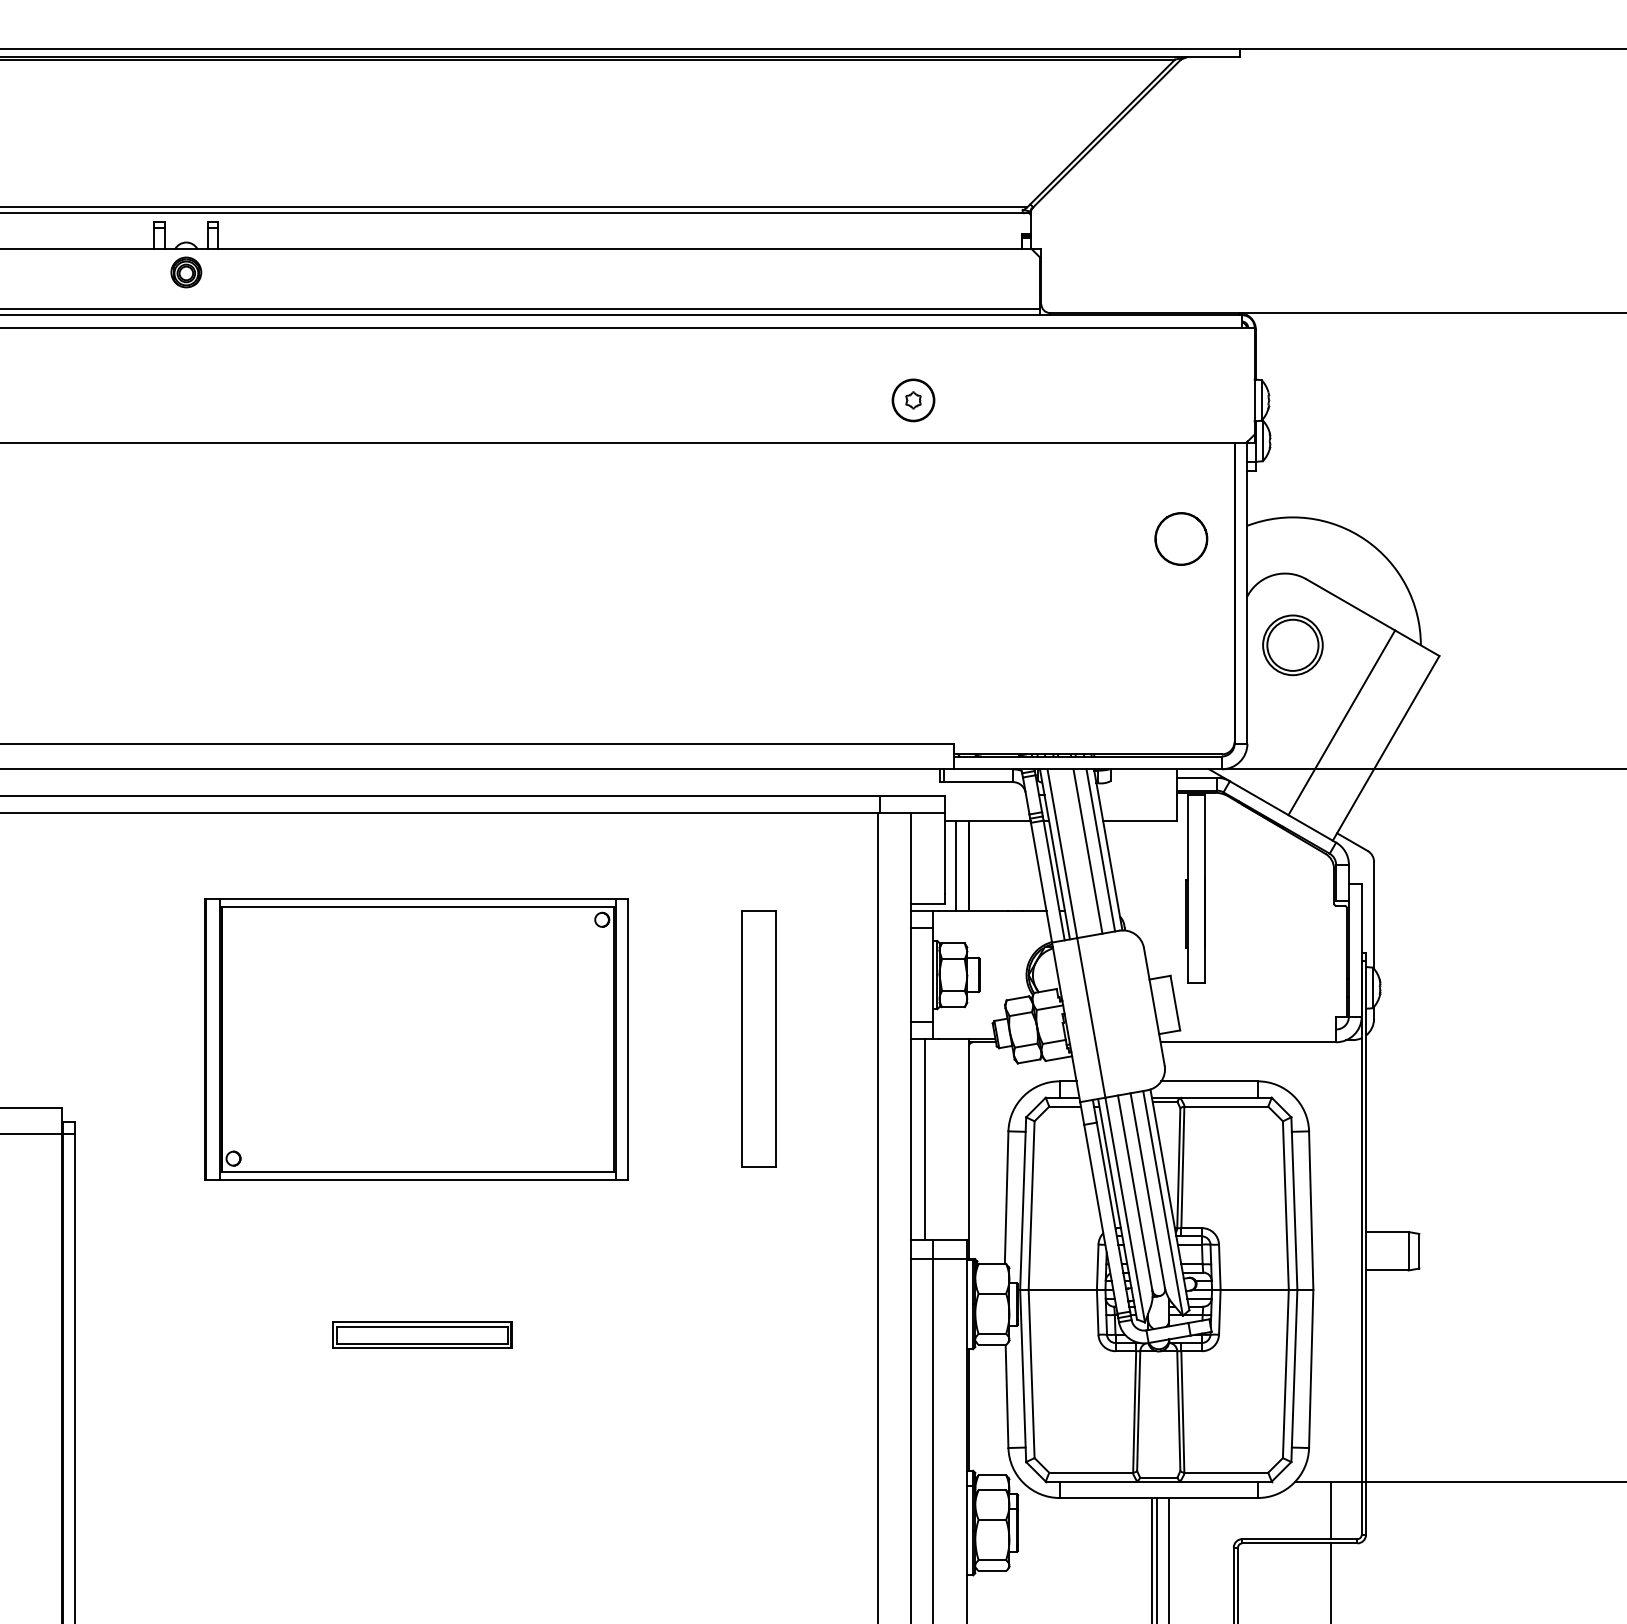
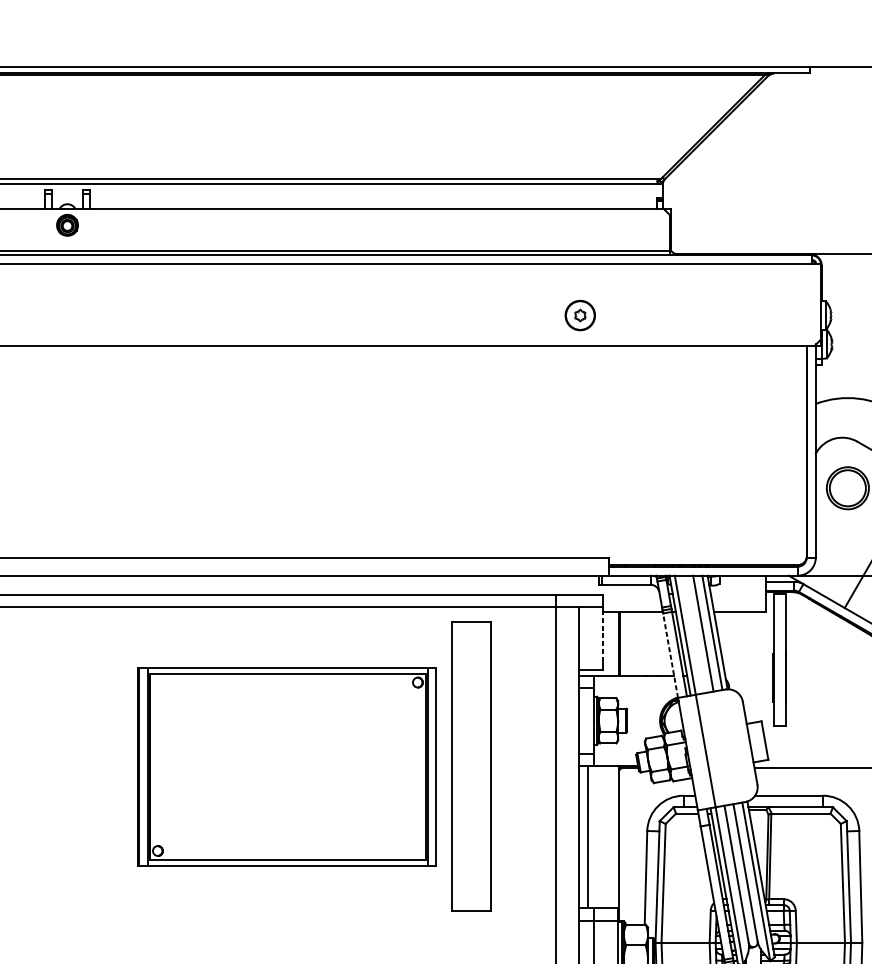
circle: (1181, 538) -> (769, 412), removed
line: (945, 855) -> (602, 636), solid -> dashed
line: (956, 865) -> (610, 643), removed
line: (1041, 882) -> (670, 655), solid -> dashed
part: (758, 1038) -> (471, 765), size x1.6
part: (416, 1039) -> (286, 766), moved

